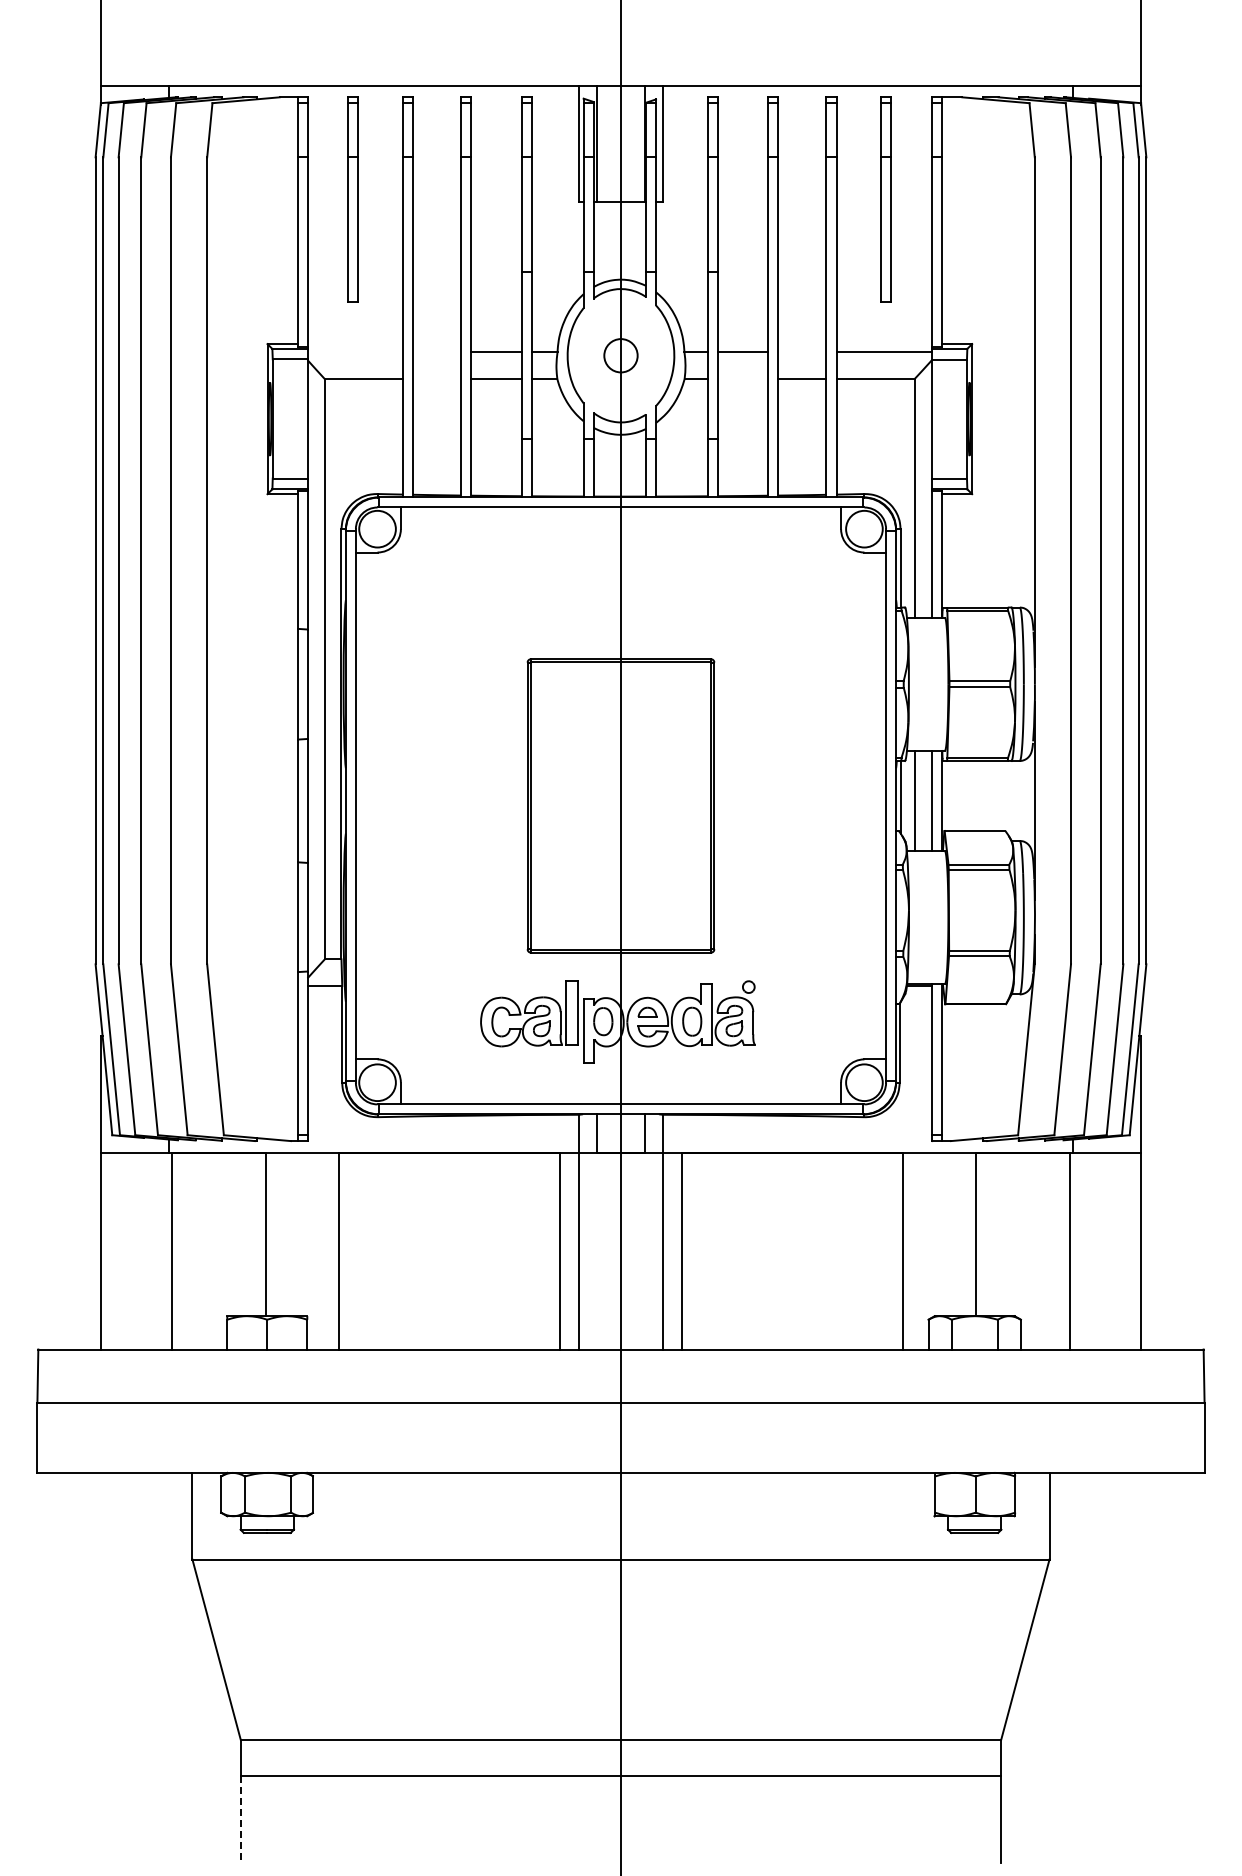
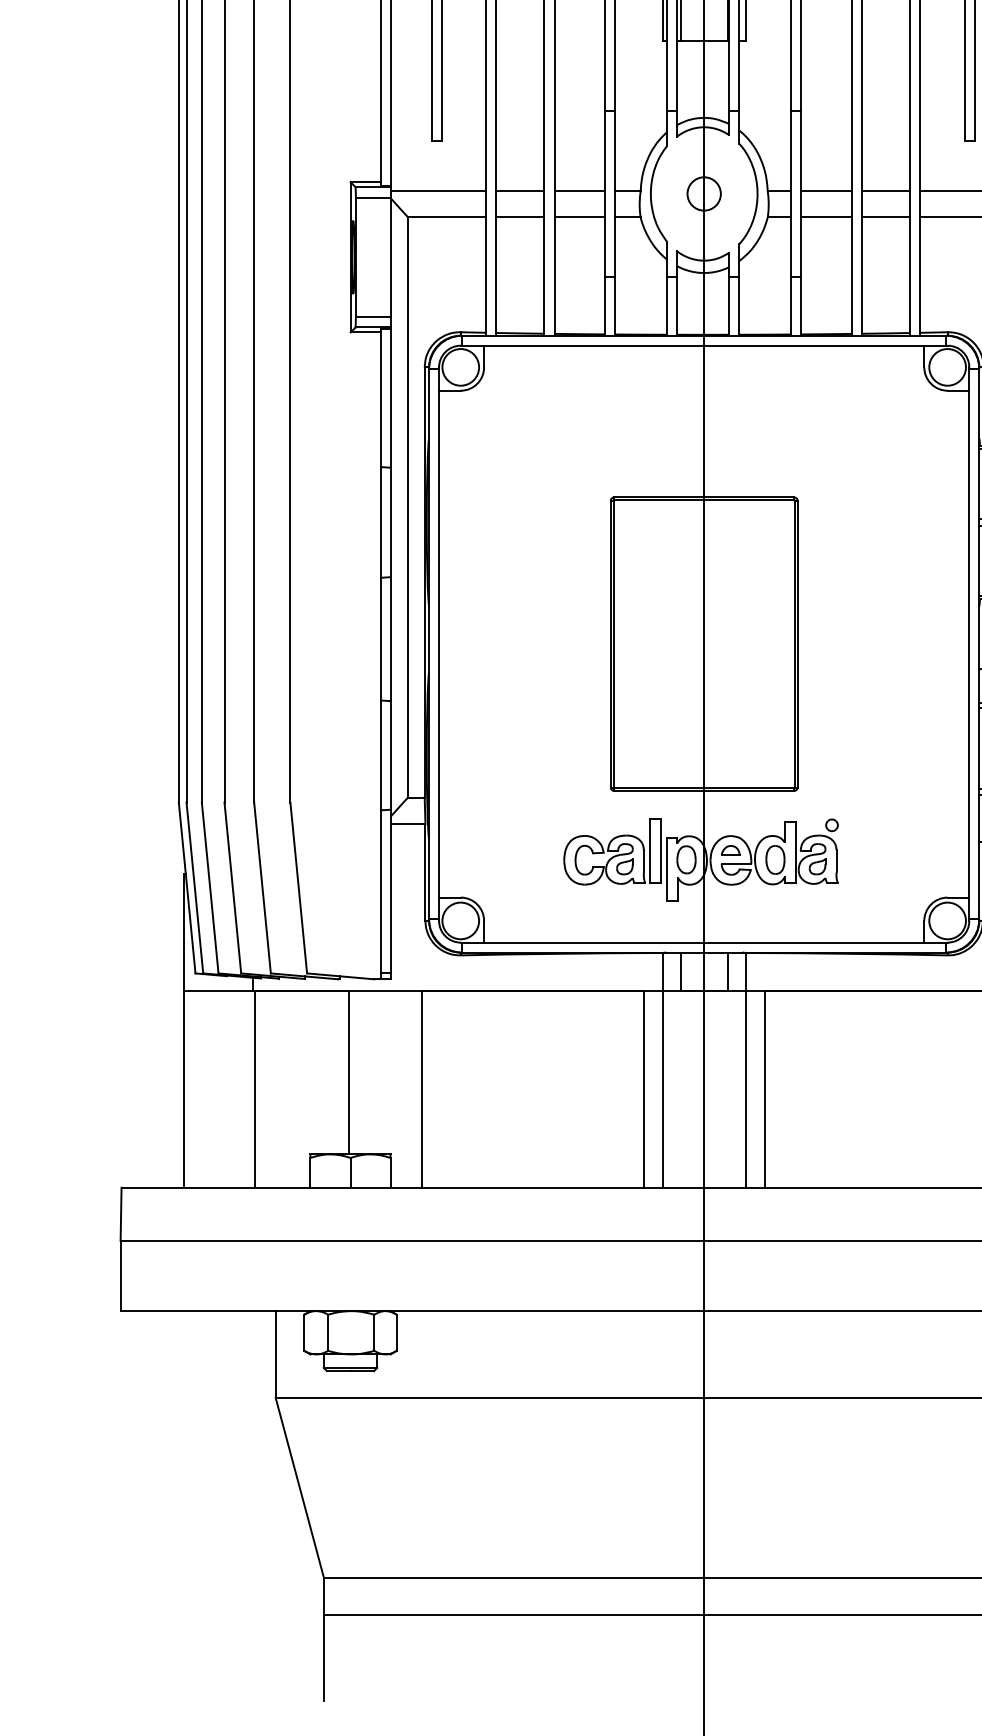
line: (355, 352) -> (438, 190), added
line: (437, 352) -> (520, 190), added
line: (802, 352) -> (885, 190), added
line: (437, 379) -> (520, 217), added
line: (742, 379) -> (825, 217), added
line: (240, 1820) -> (323, 1658), dashed -> solid

